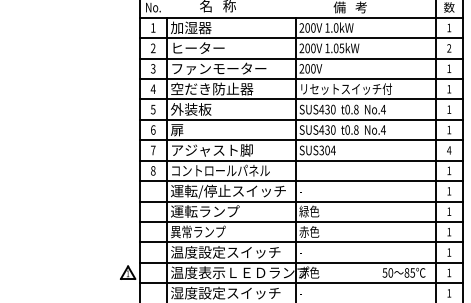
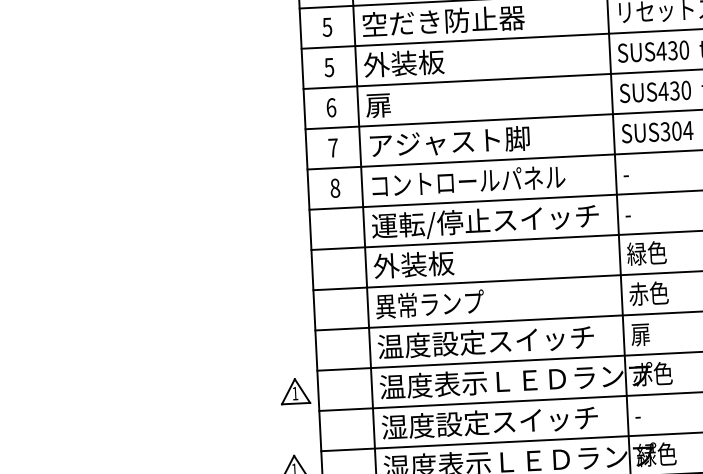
text: (152, 89) -> (325, 27), 4 -> 5
text: (205, 211) -> (442, 263), 運転ランプ -> 外装板
text: (303, 252) -> (639, 334), - -> 扉

